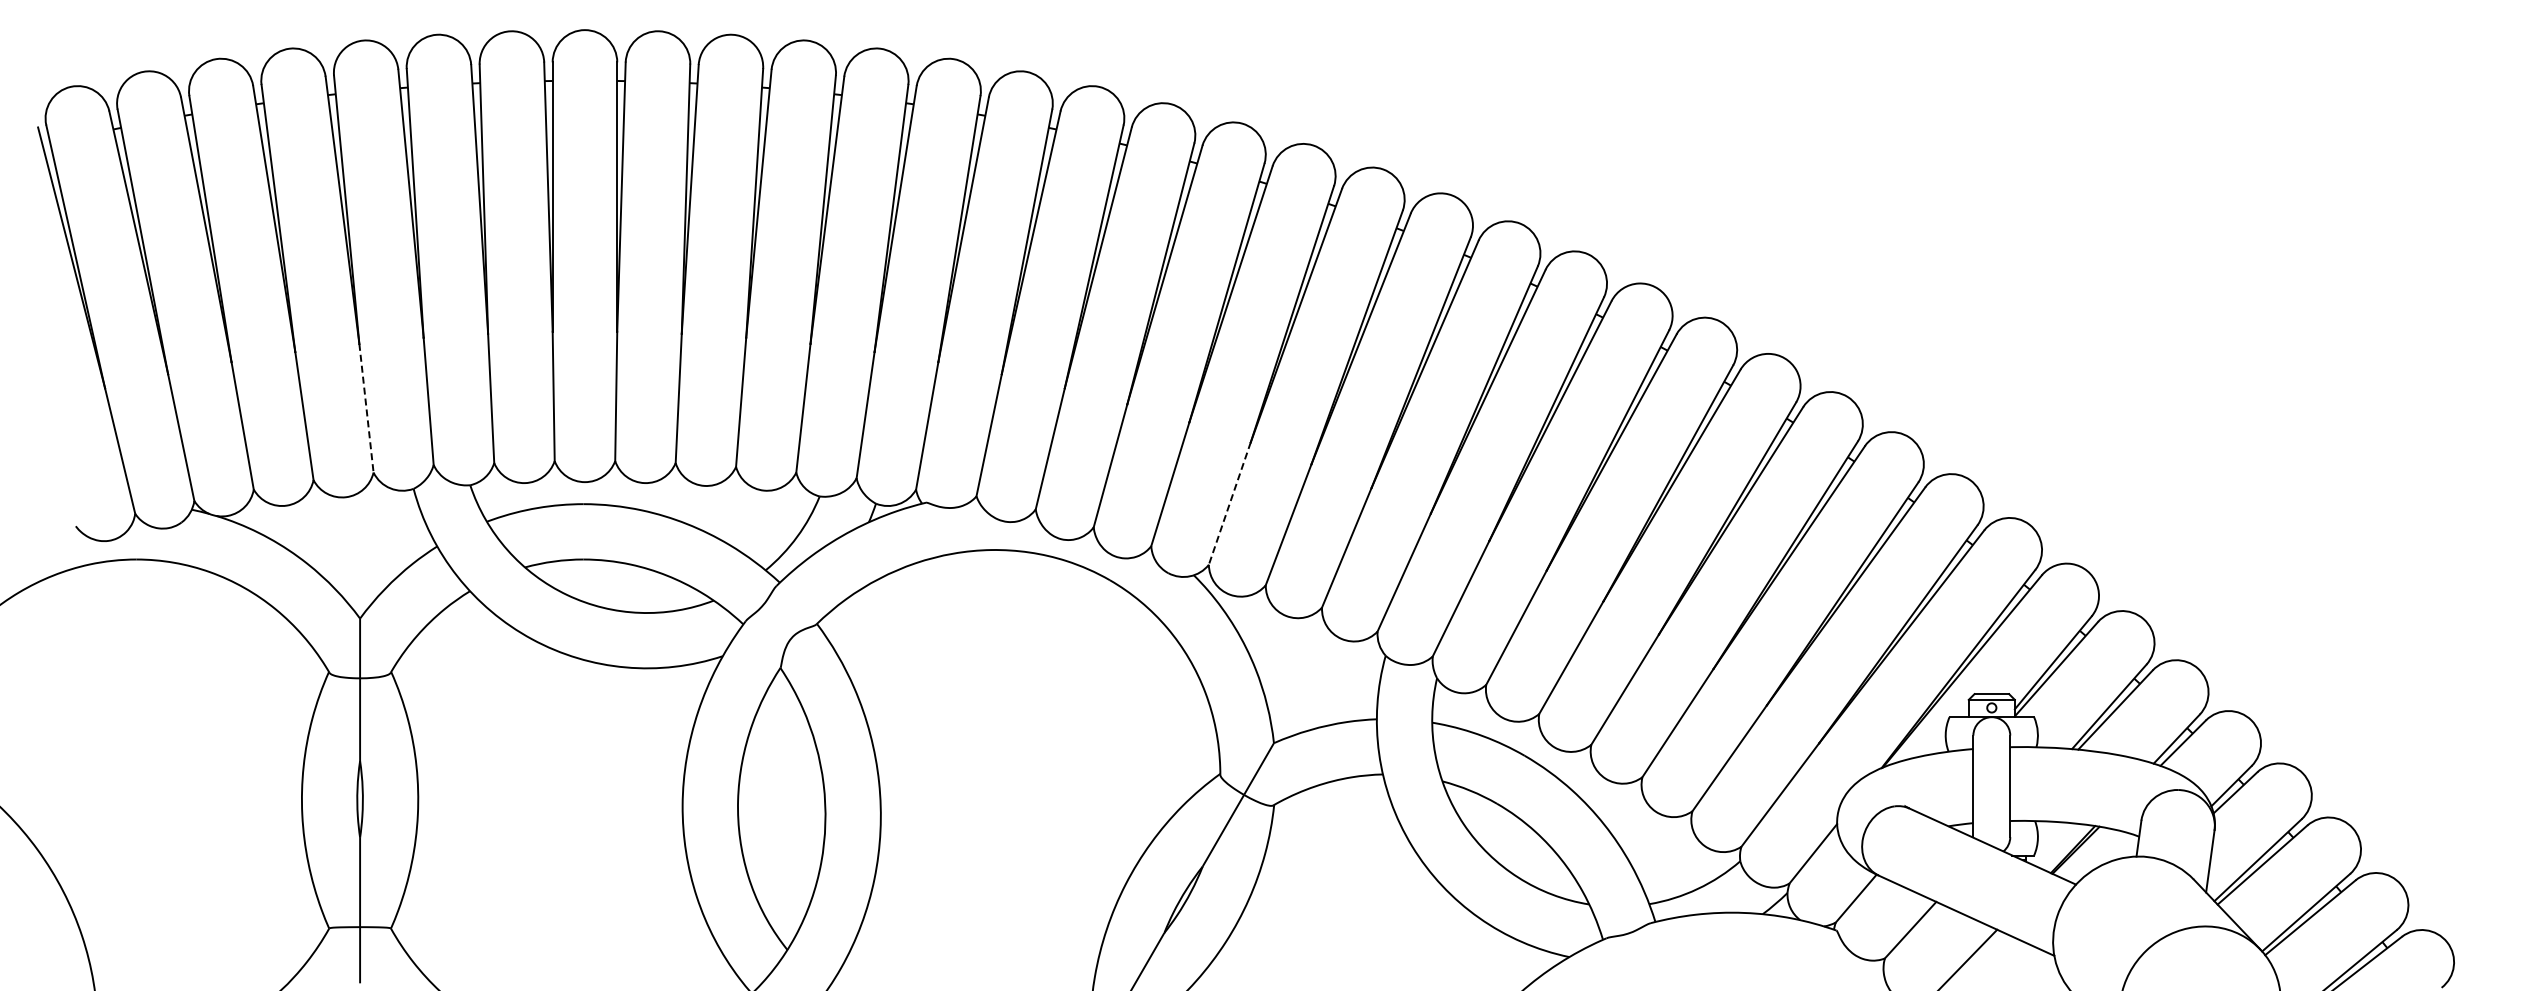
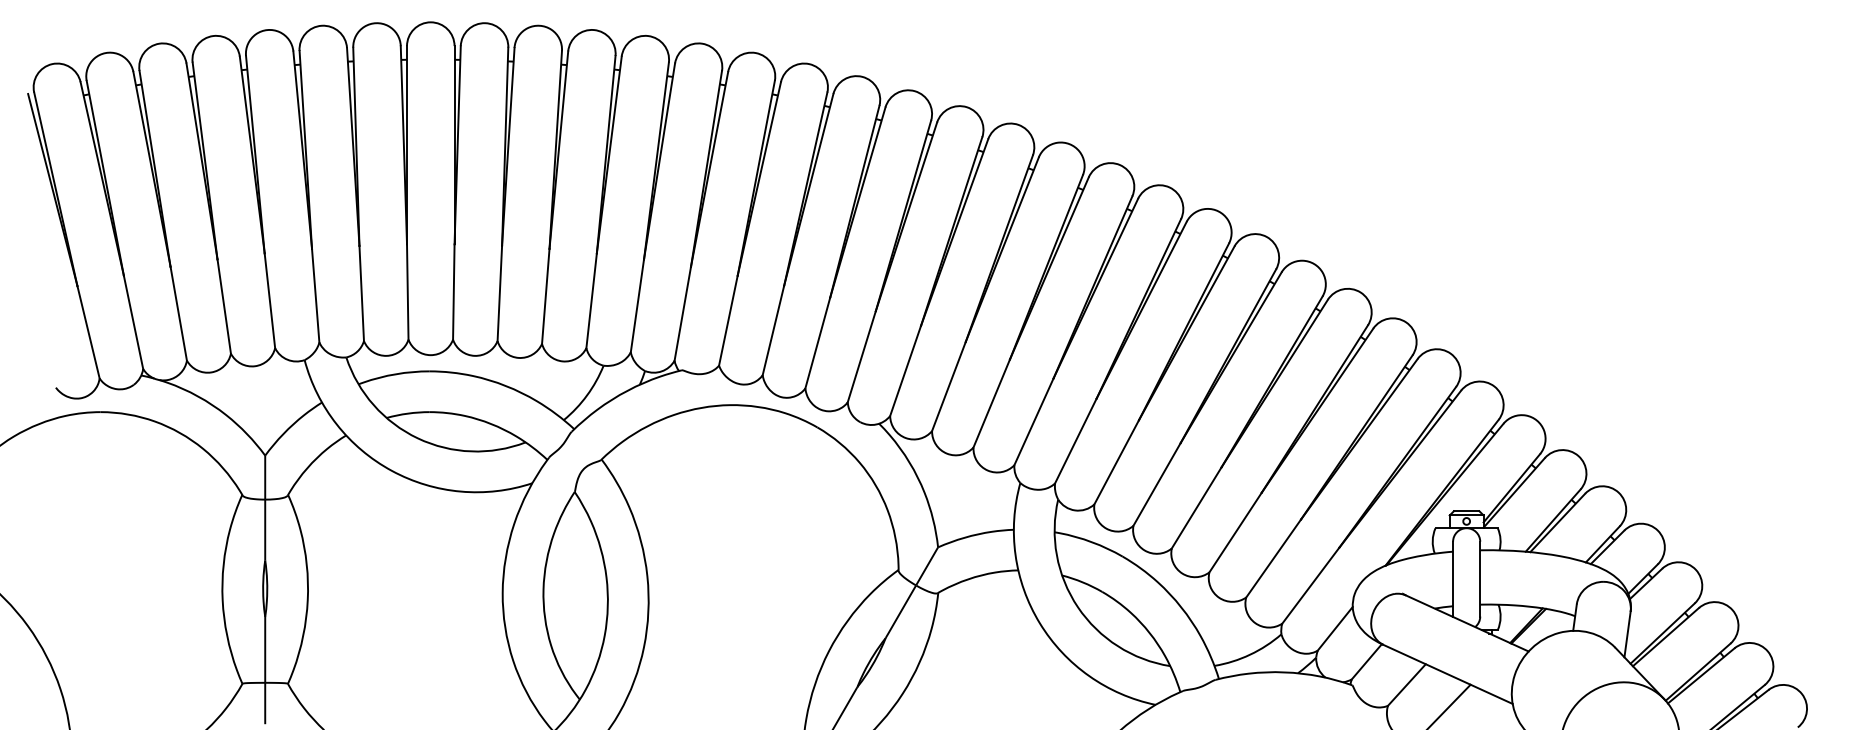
line: (366, 408) -> (269, 300), dashed -> solid
line: (1229, 503) -> (905, 370), dashed -> solid

